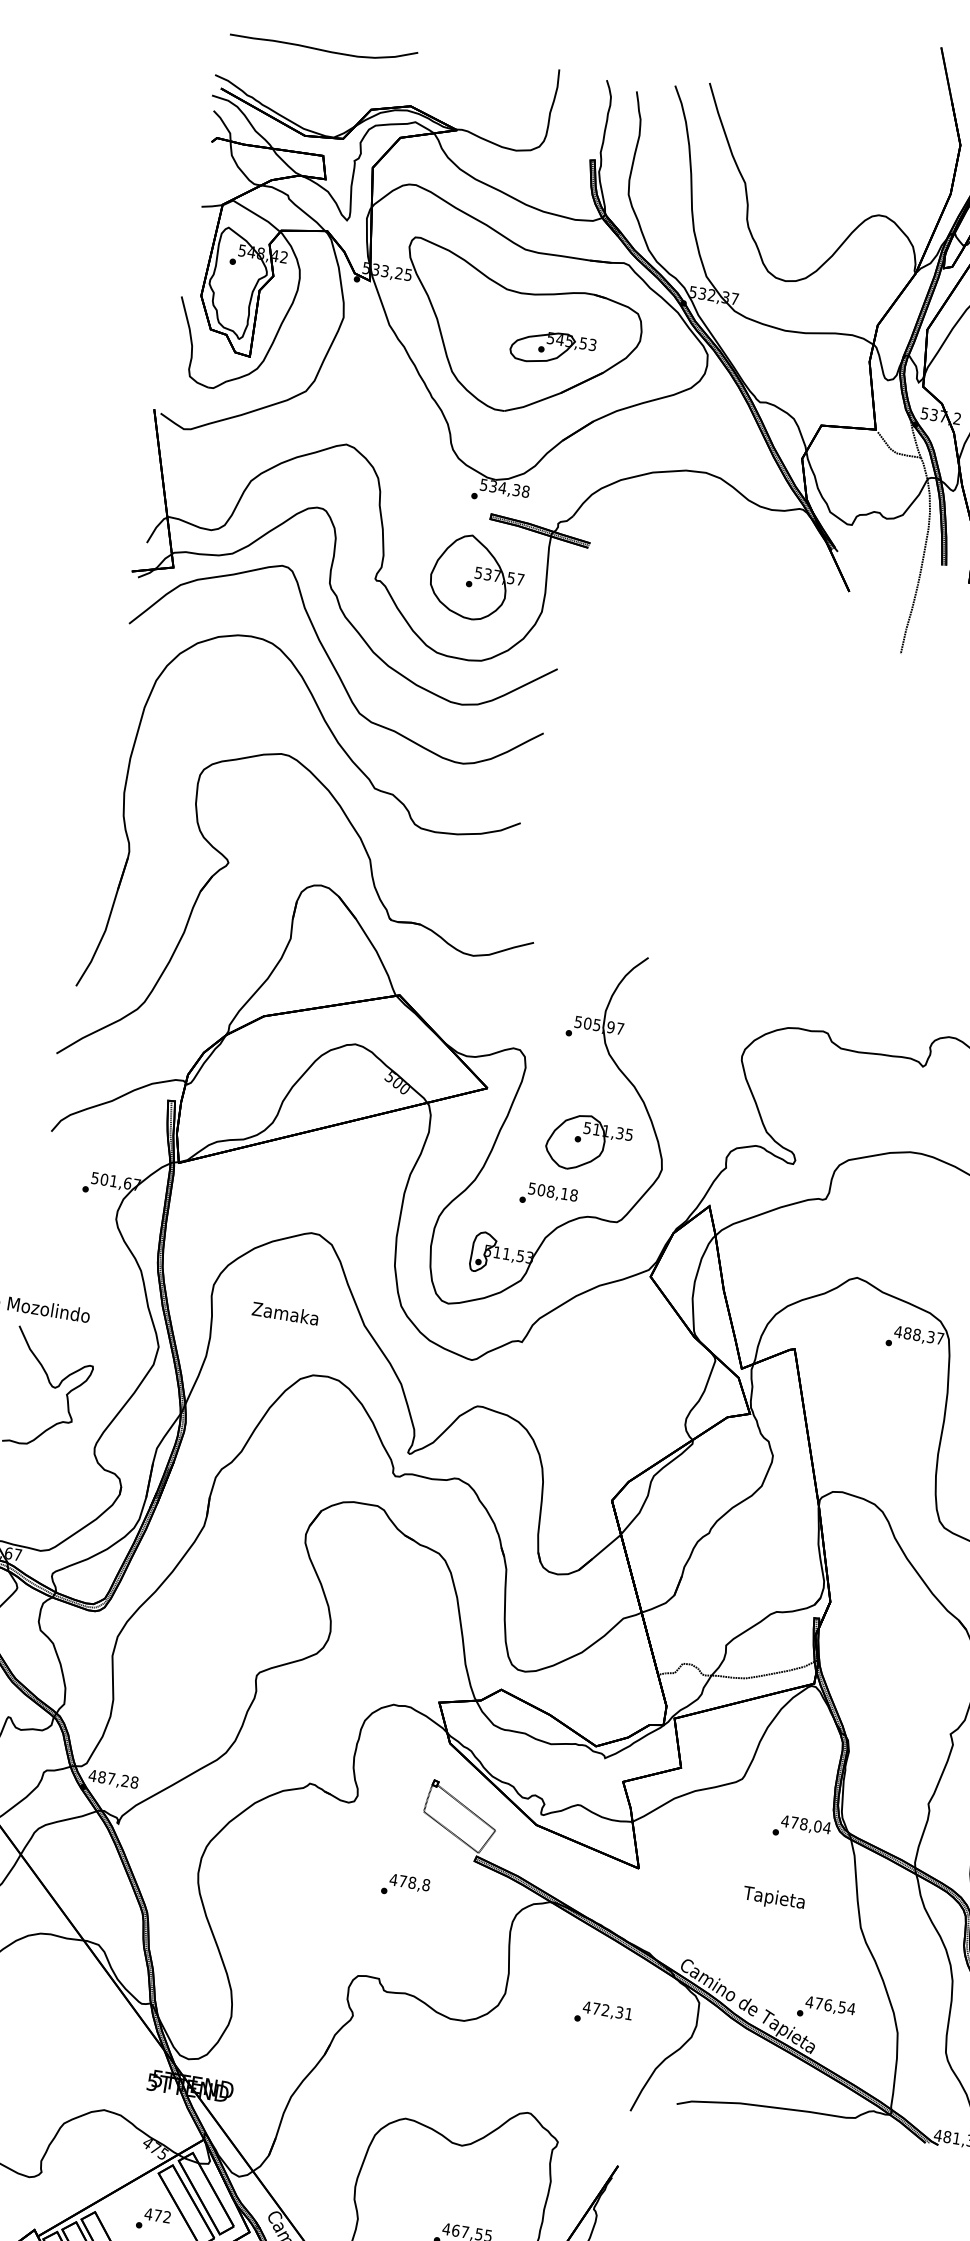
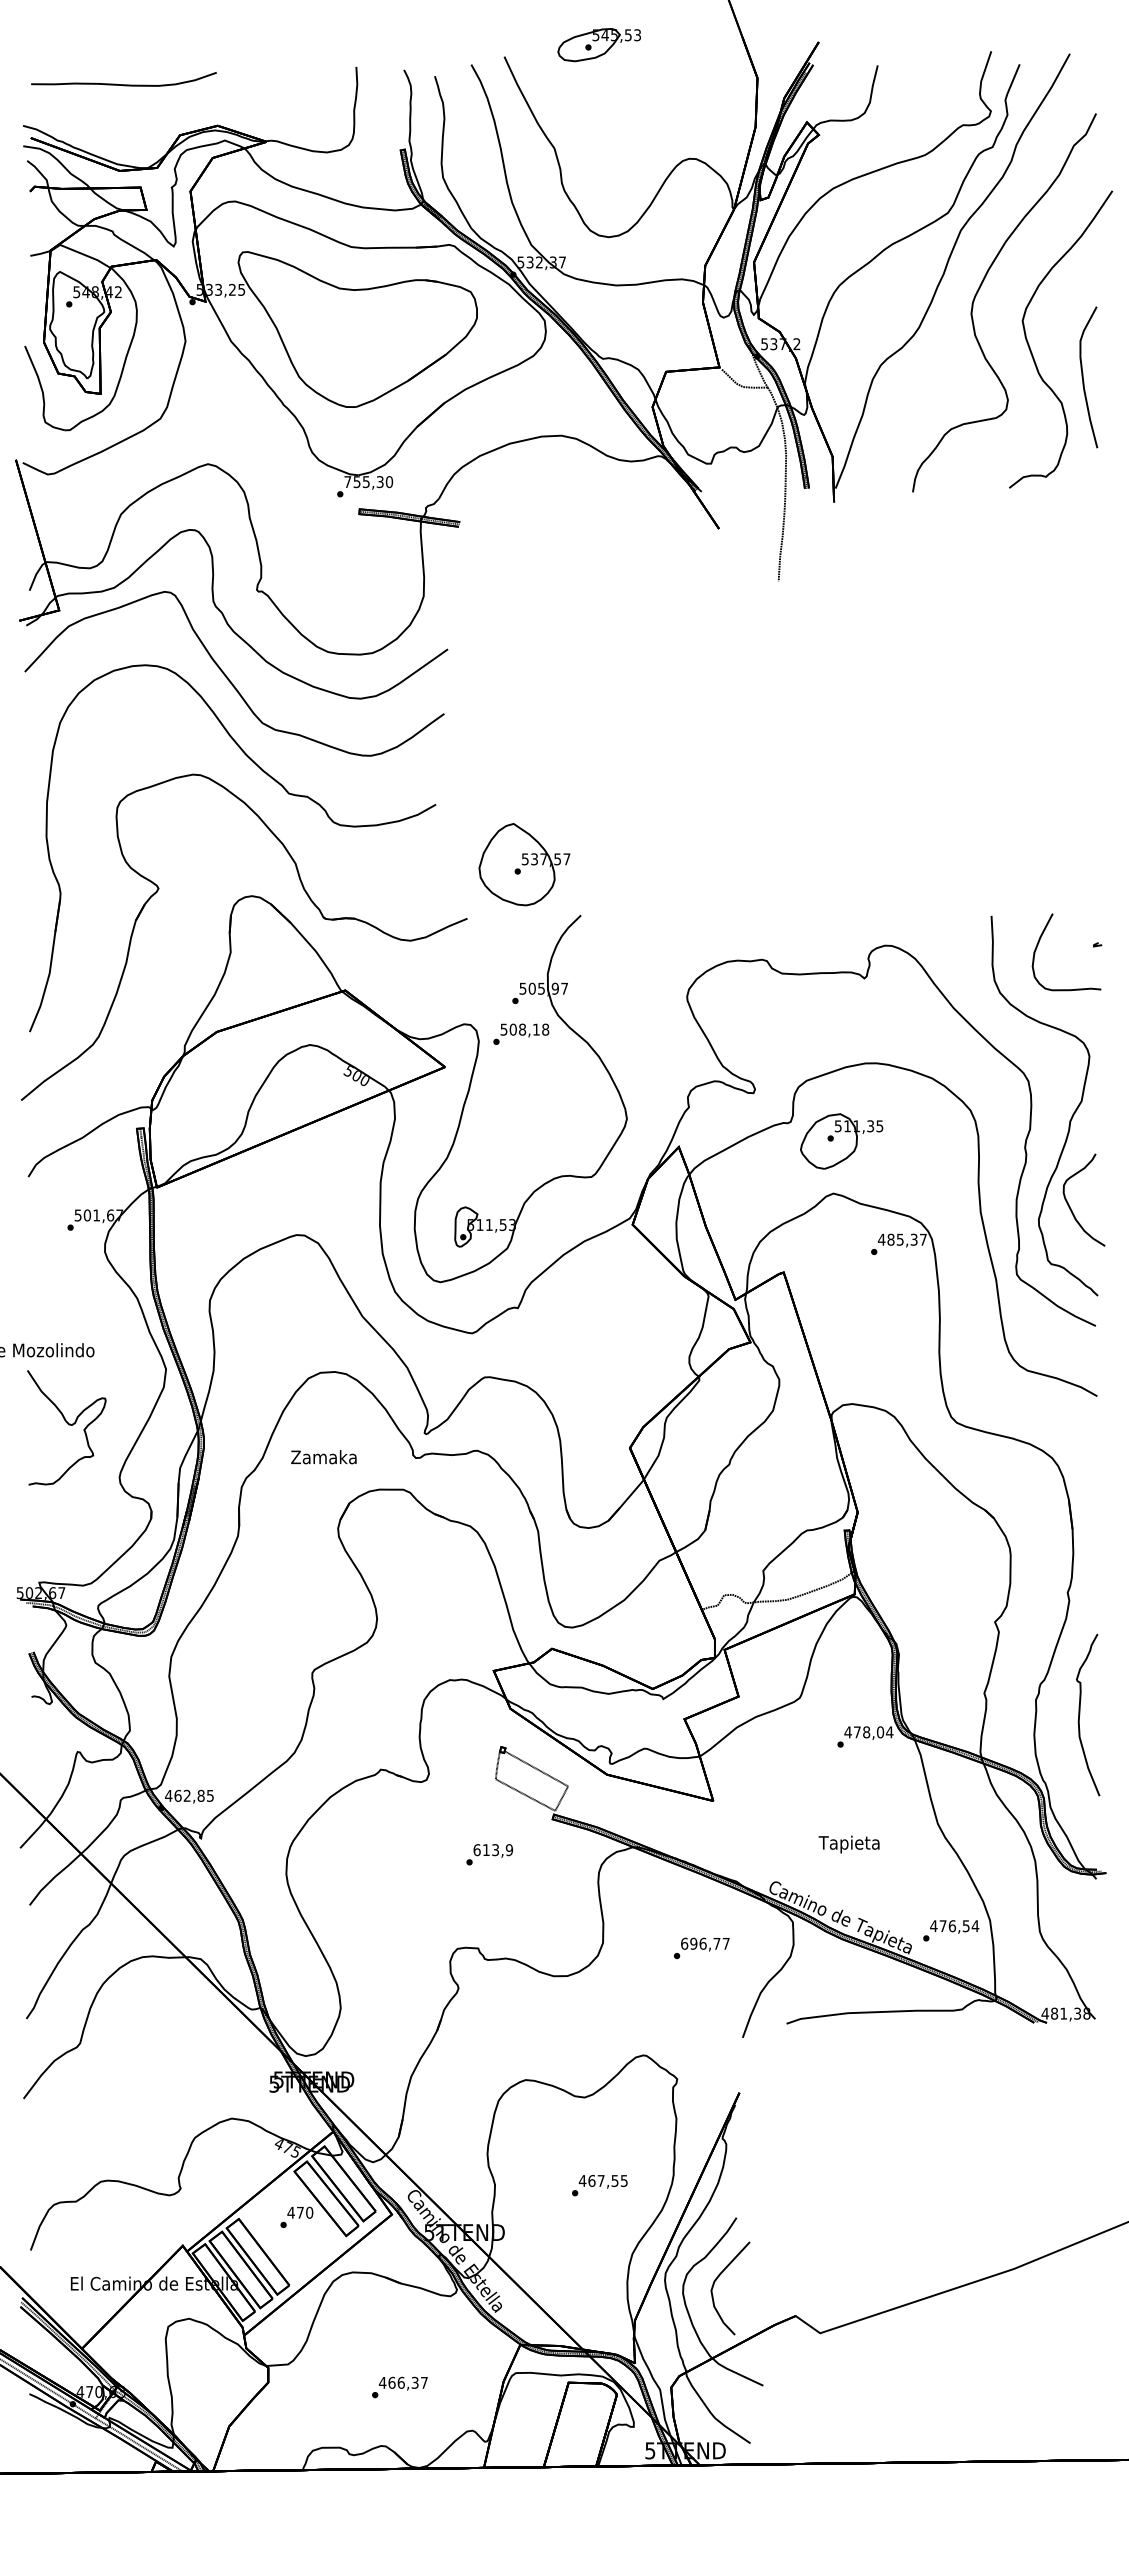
part: (551, 349) -> (598, 45), moved
text: (504, 488) -> (368, 482), 534,38 -> 755,30
part: (477, 578) -> (524, 864), moved
part: (588, 1143) -> (841, 1141), moved
text: (549, 1195) -> (521, 1033), moved
text: (284, 1313) -> (323, 1457), moved
text: (916, 1334) -> (899, 1239), 488,37 -> 485,37
text: (117, 1779) -> (193, 1795), 487,28 -> 462,85
text: (410, 1882) -> (493, 1850), 478,8 -> 613,9
text: (773, 1898) -> (848, 1844), moved
text: (826, 2009) -> (951, 1930), moved
text: (607, 2010) -> (704, 1943), 472,31 -> 696,77
text: (167, 2216) -> (309, 2212), 472 -> 470

